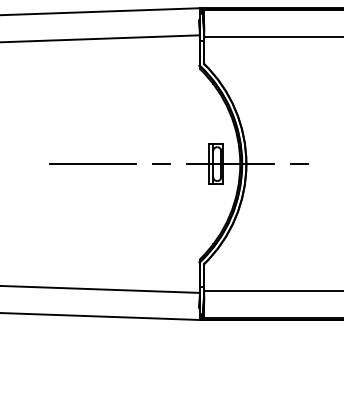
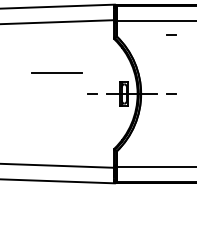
line: (299, 60) -> (171, 34), added
line: (91, 163) -> (56, 72), moved

